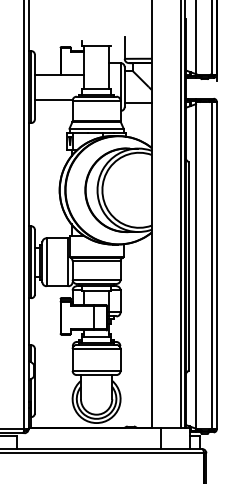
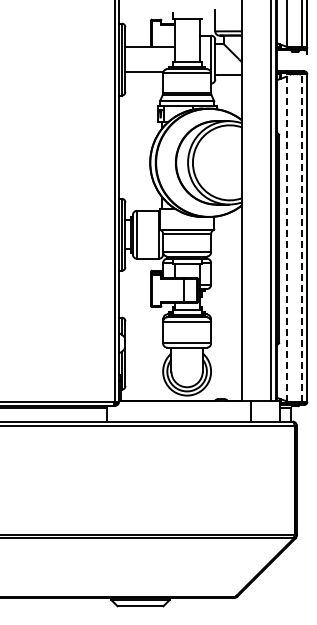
line: (195, 265) -> (286, 238), solid -> dashed
line: (211, 265) -> (302, 238), solid -> dashed

